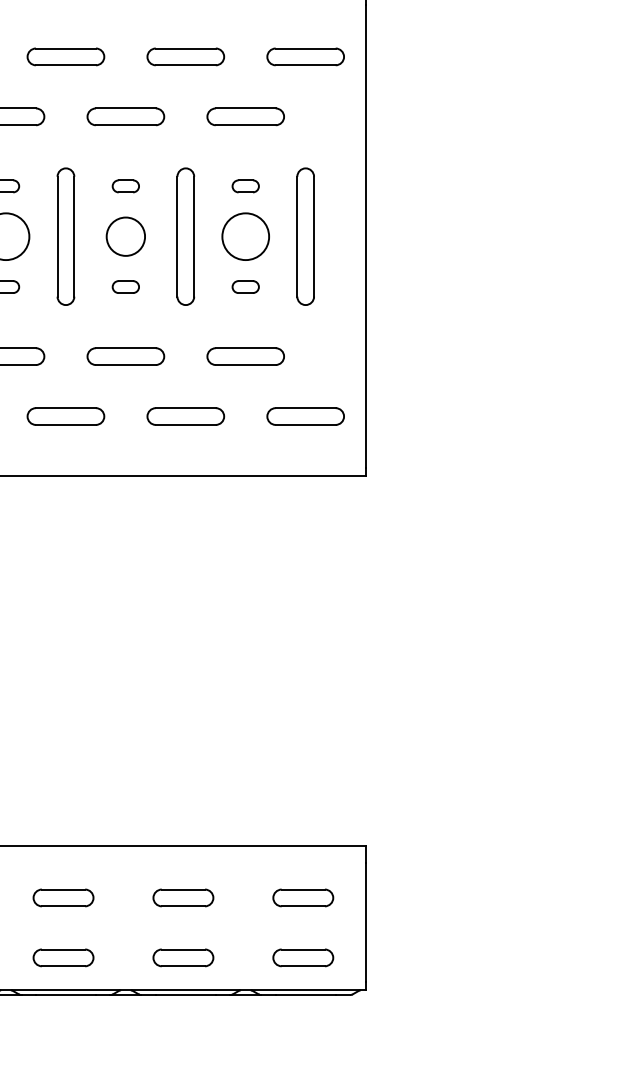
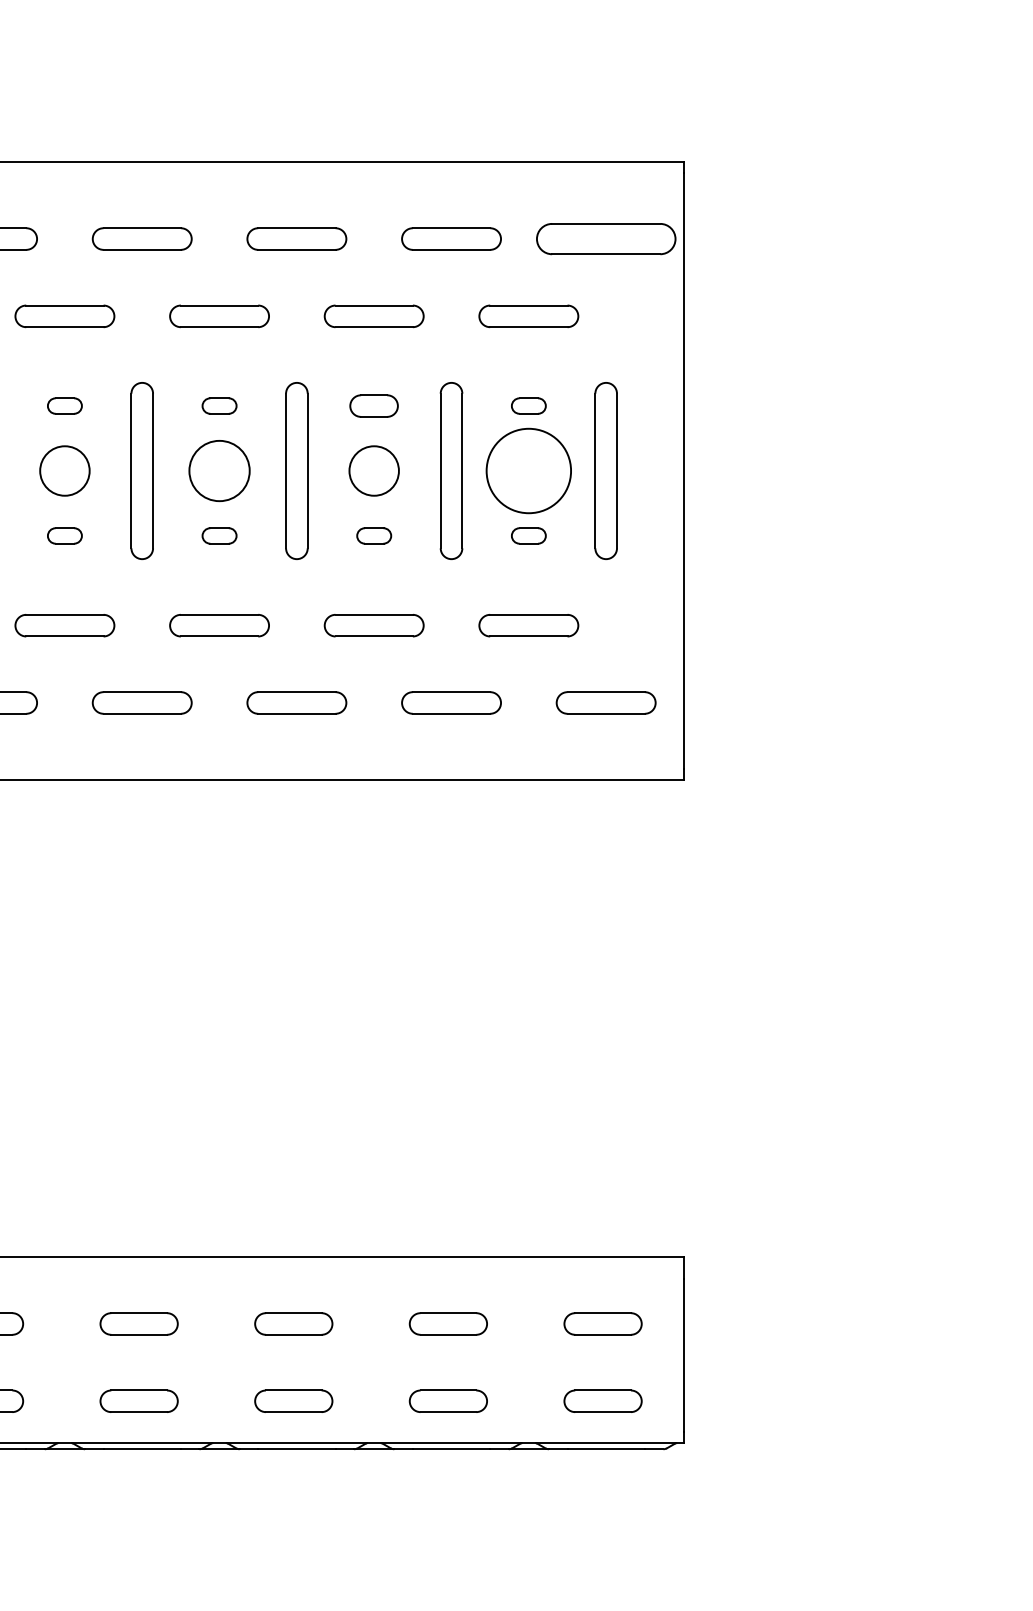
part: (305, 56) -> (605, 238), size x1.4
part: (126, 185) -> (374, 405), size x1.4
circle: (245, 236) -> (528, 470), size x1.4

